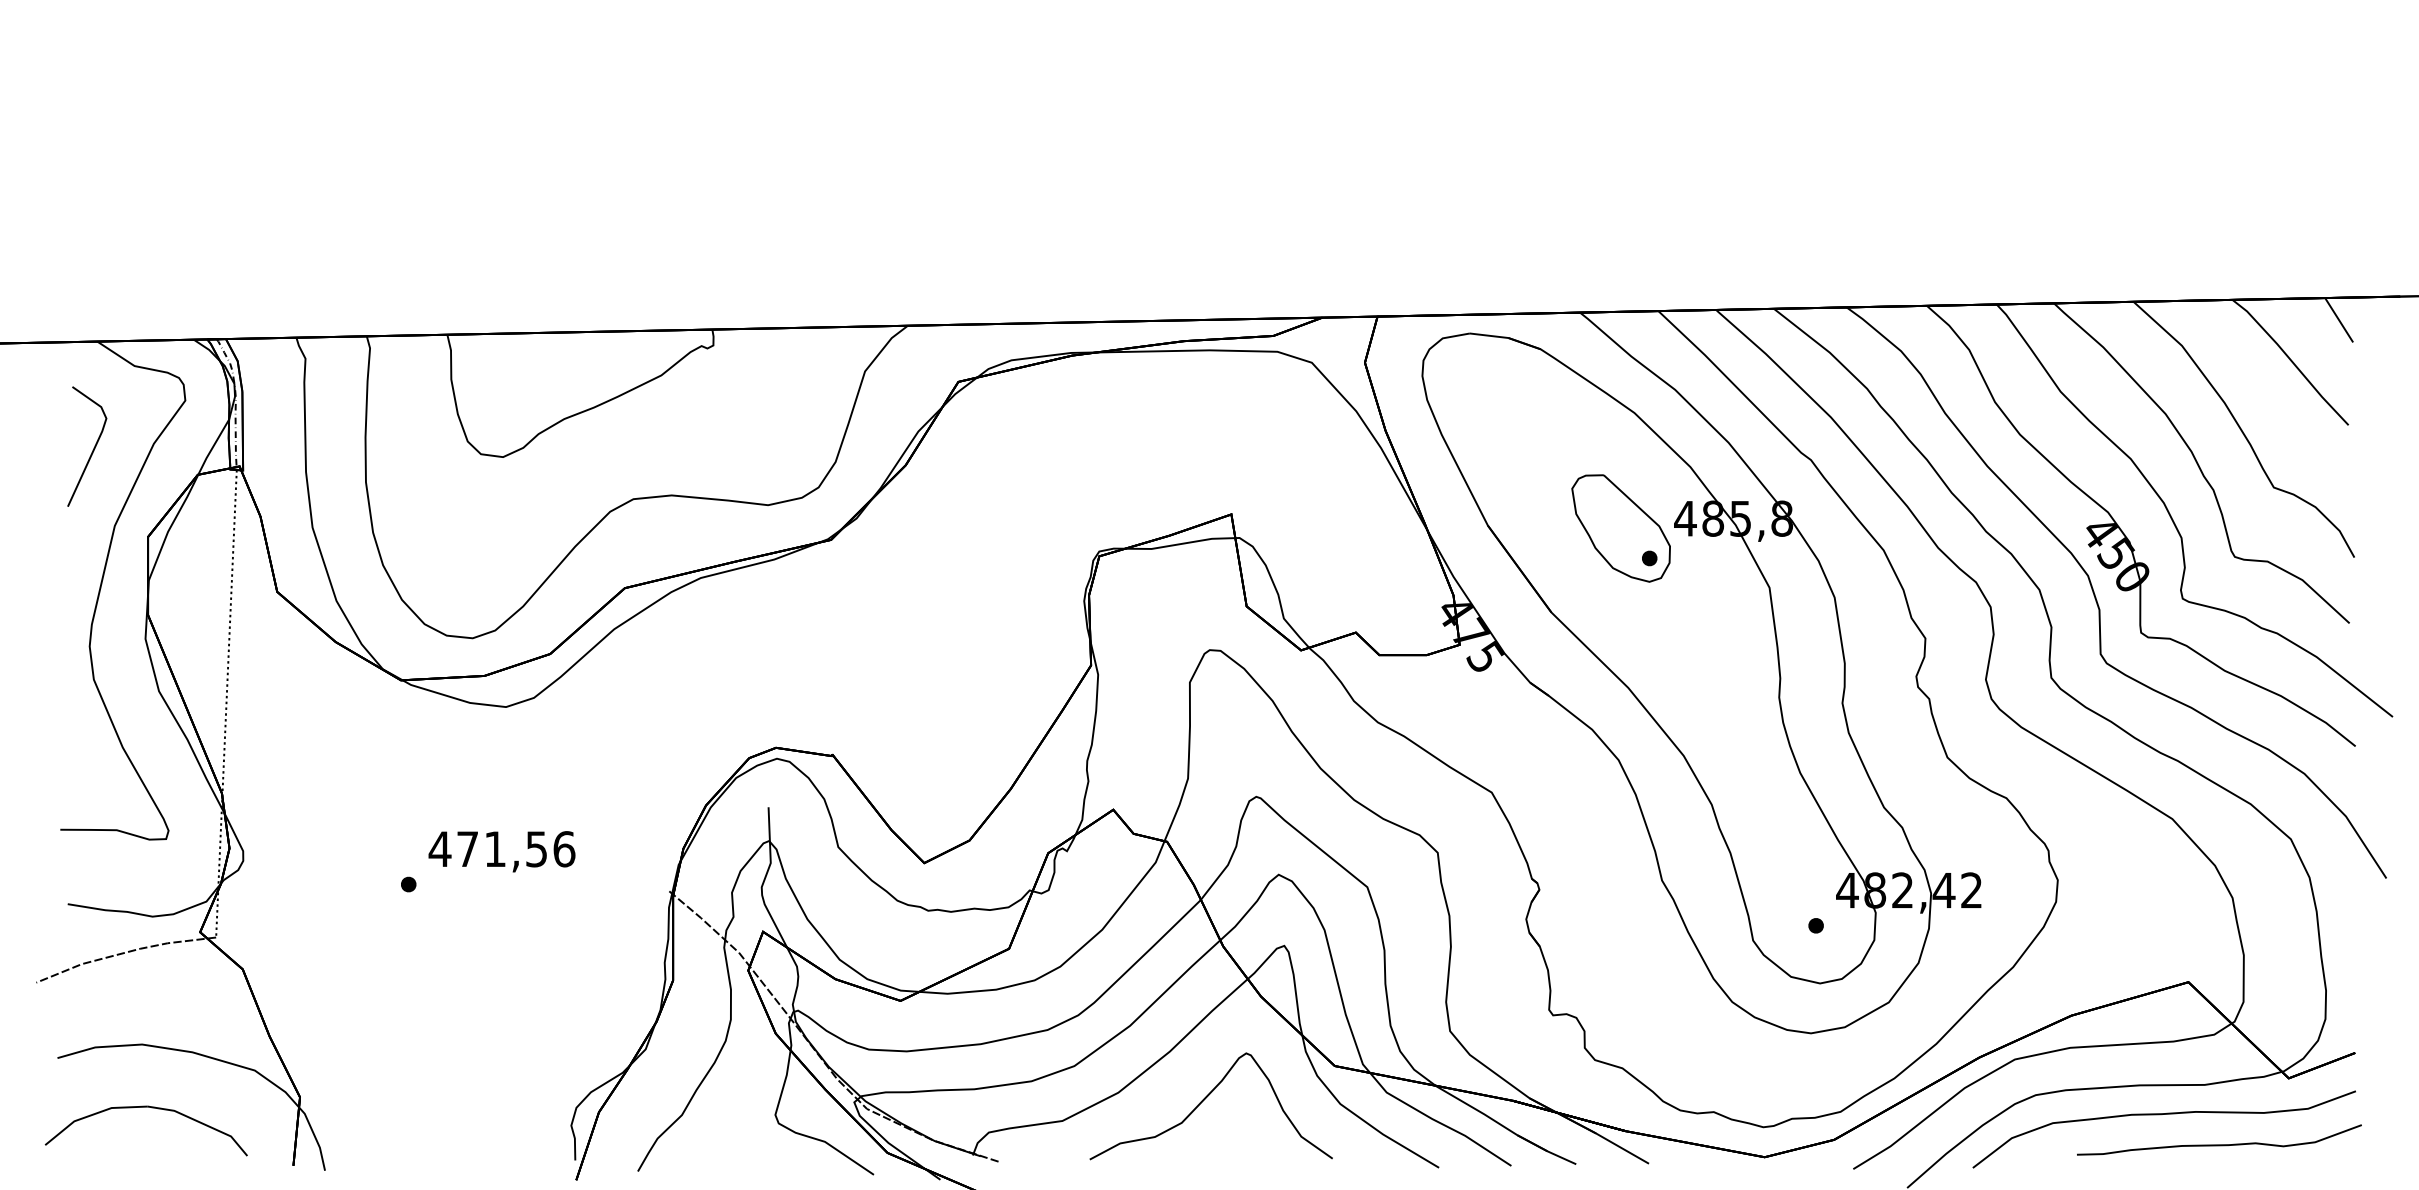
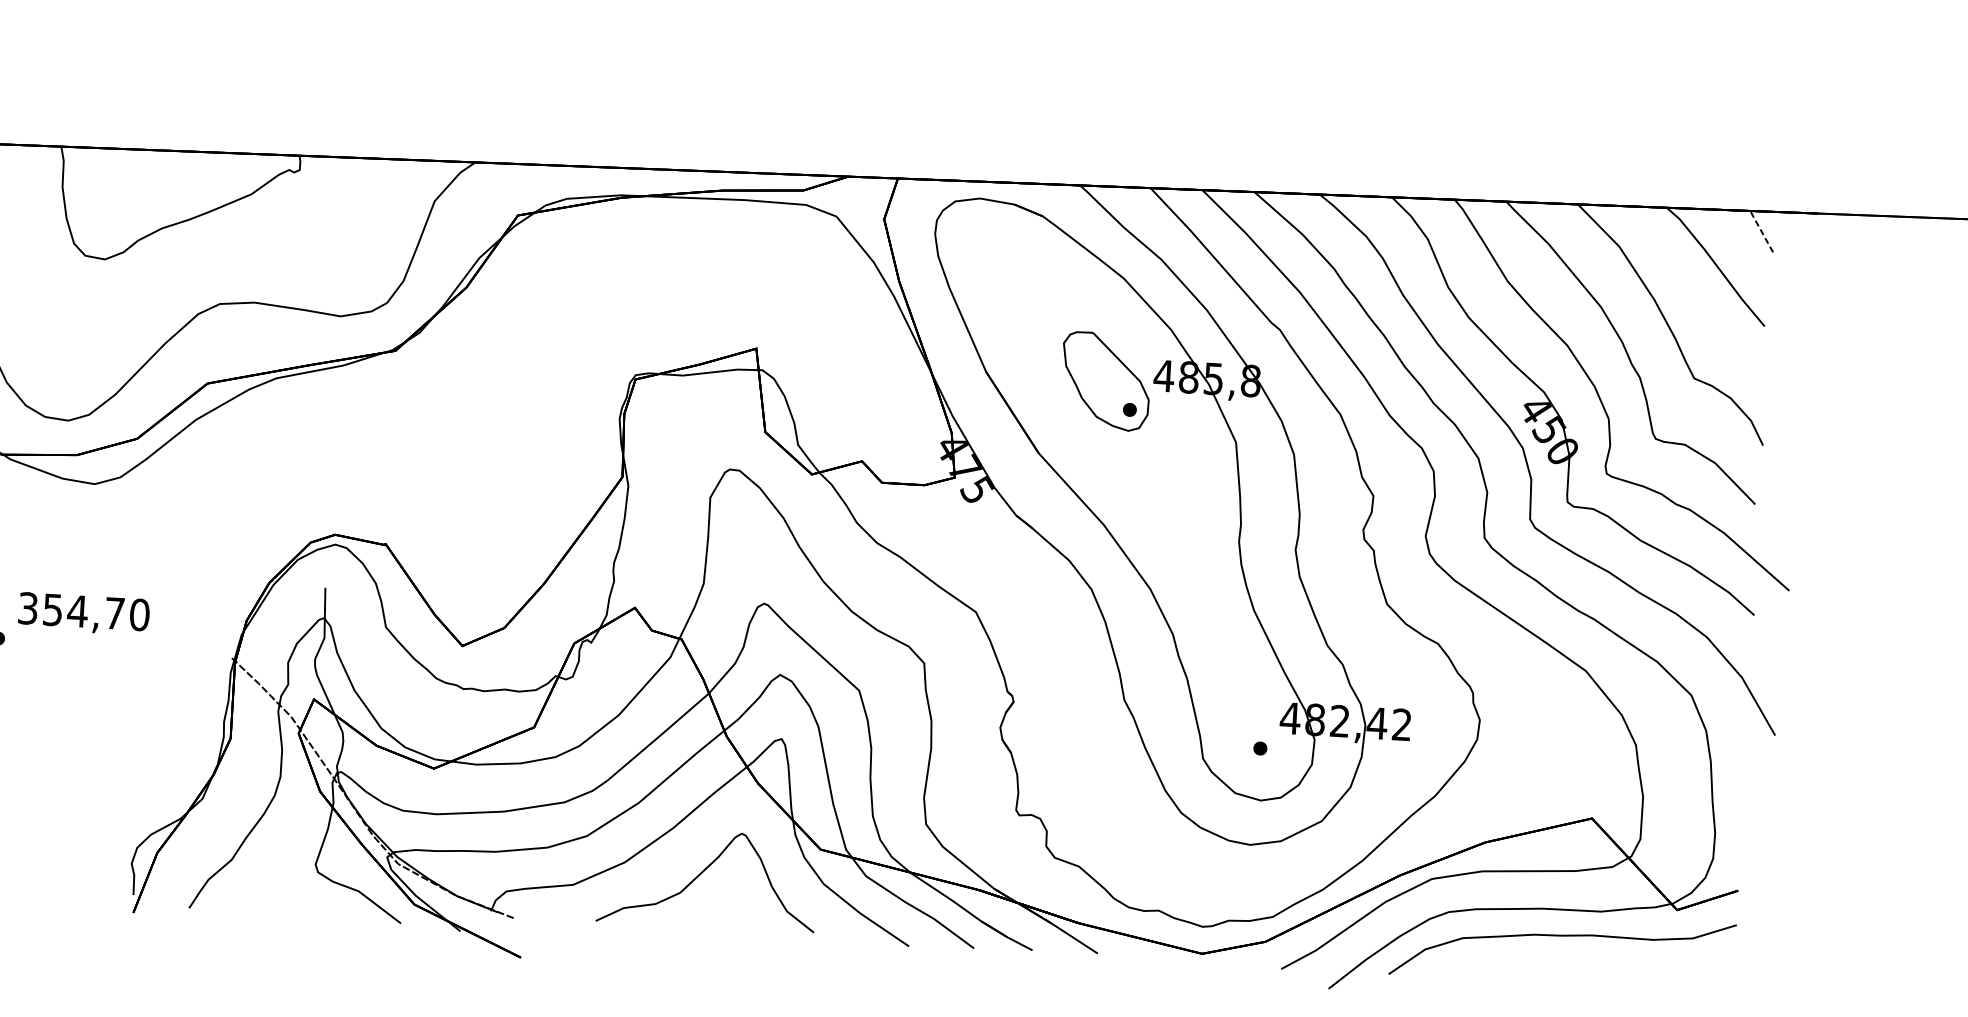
line: (2338, 319) -> (1761, 230), solid -> dashed
text: (501, 849) -> (83, 611), 471,56 -> 354,70
curve: (2219, 1144) -> (1611, 965), removed

